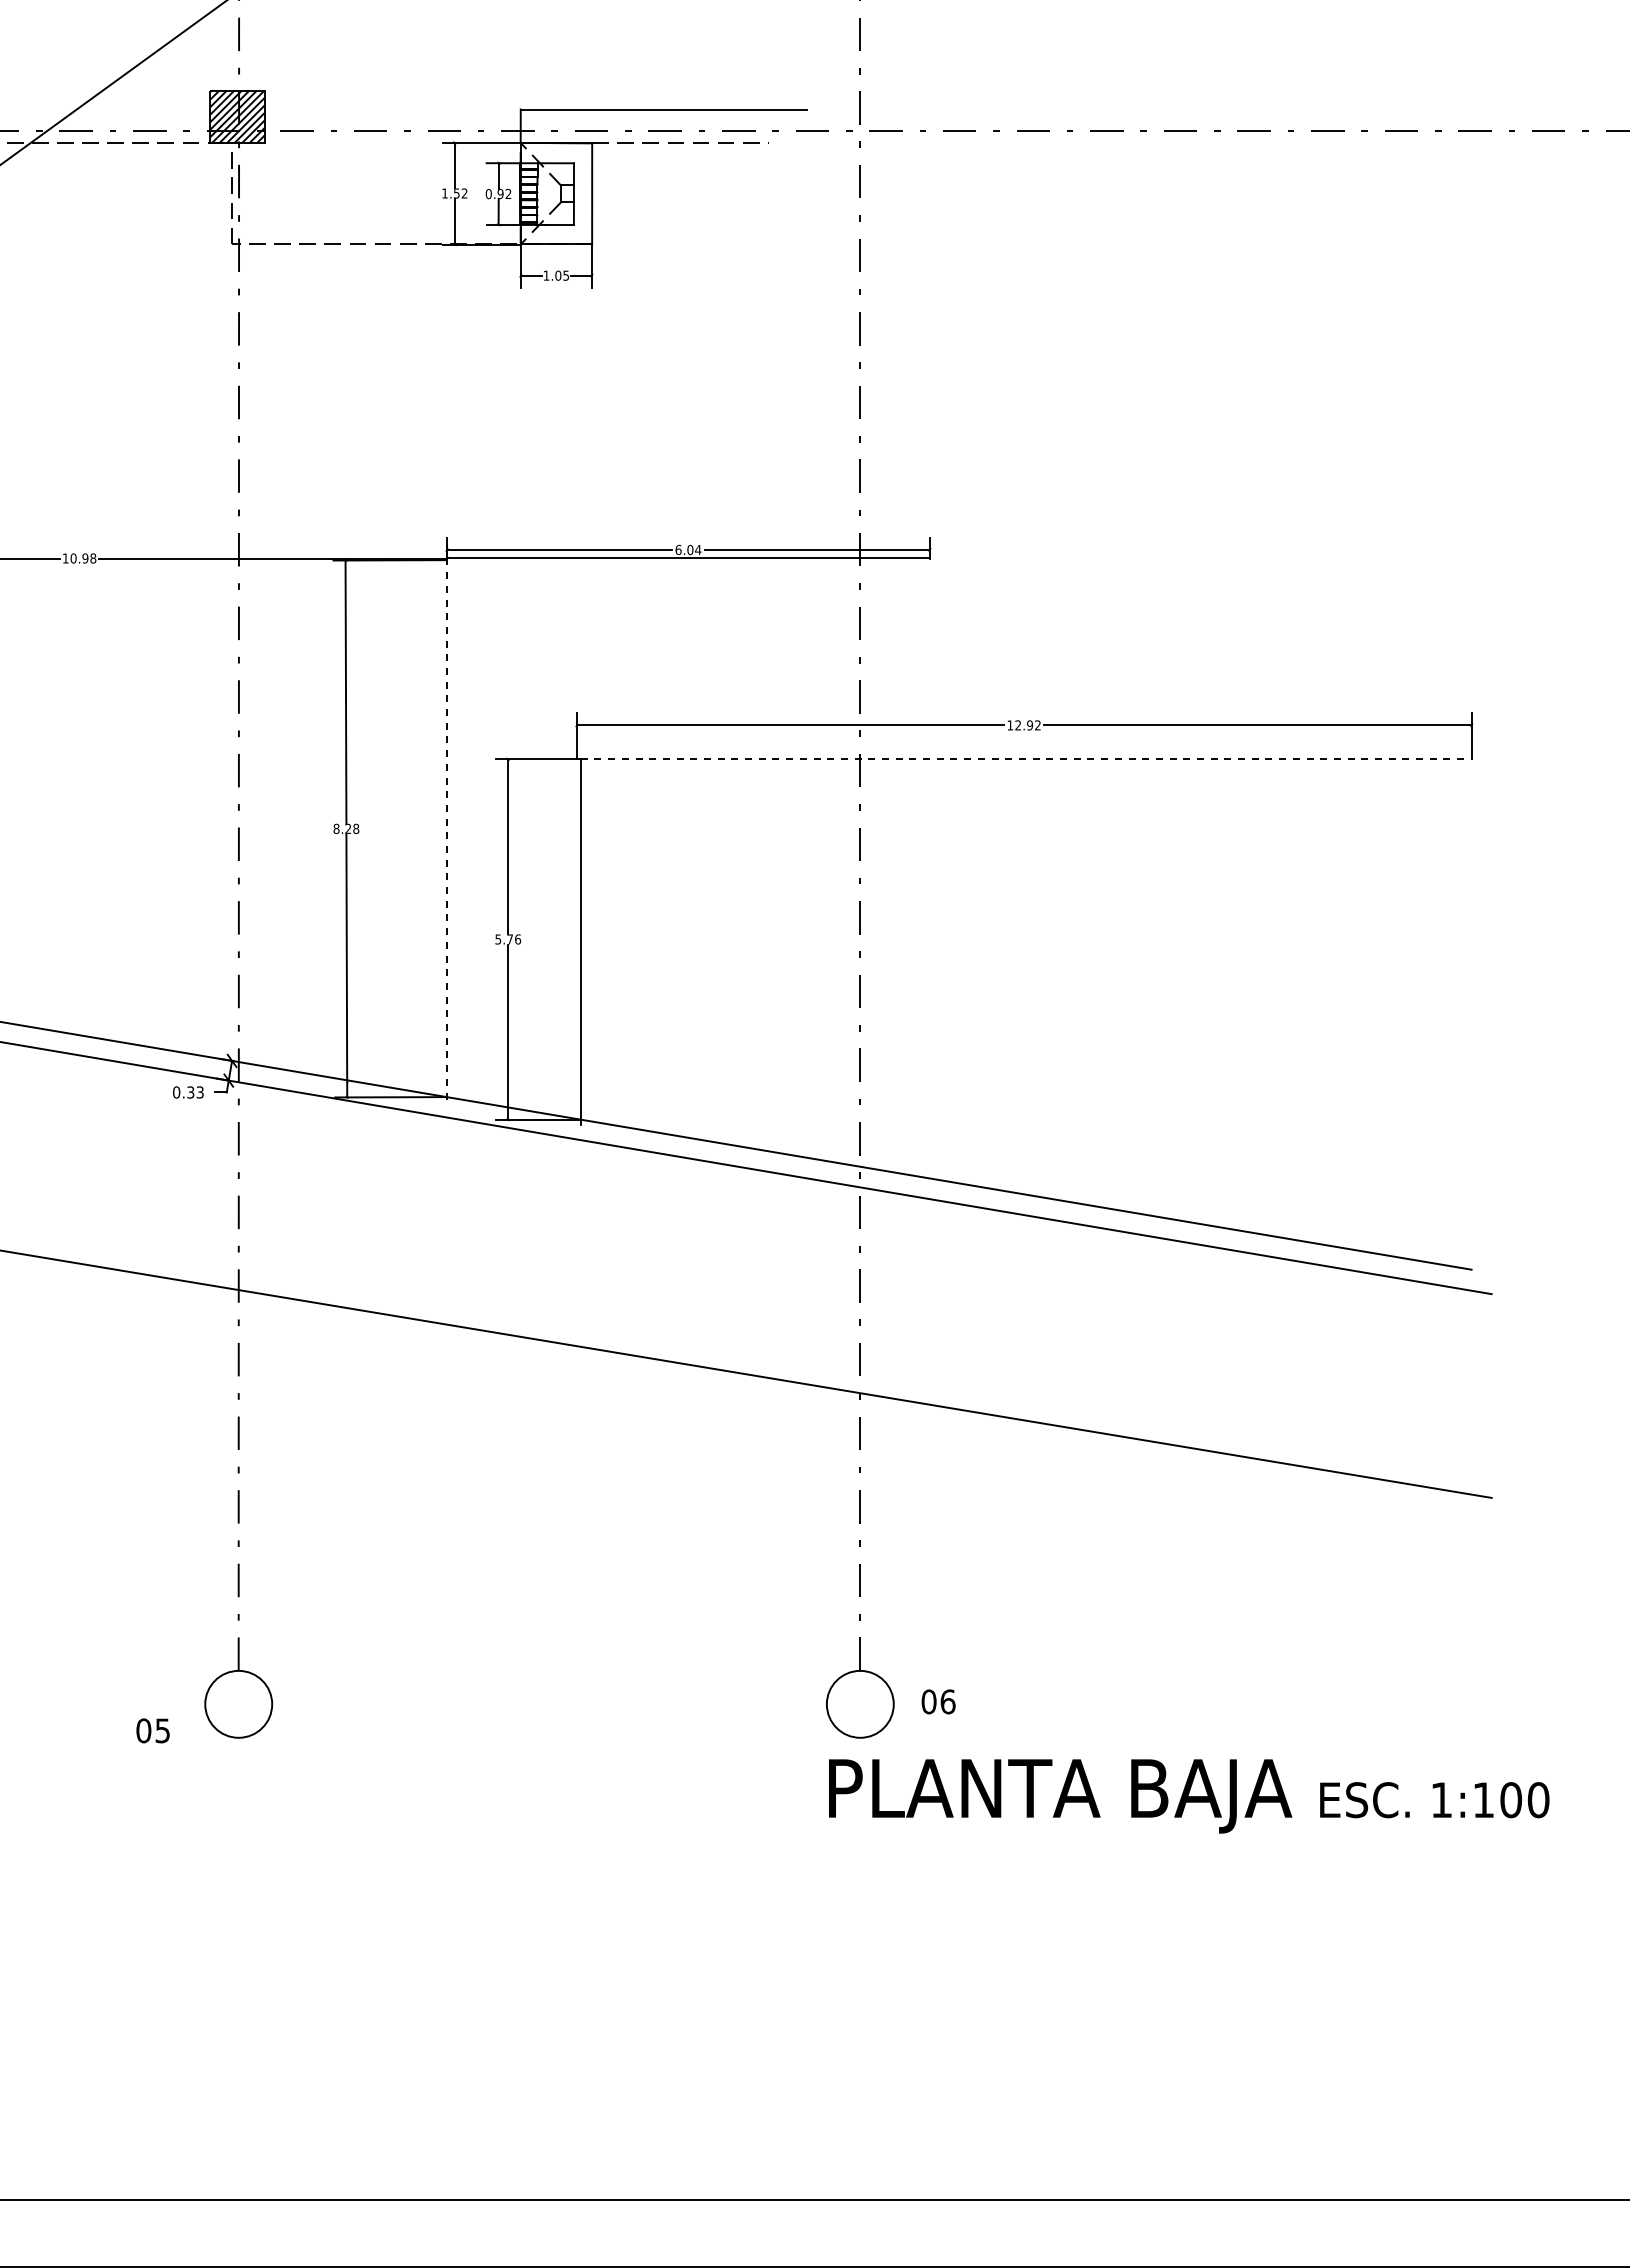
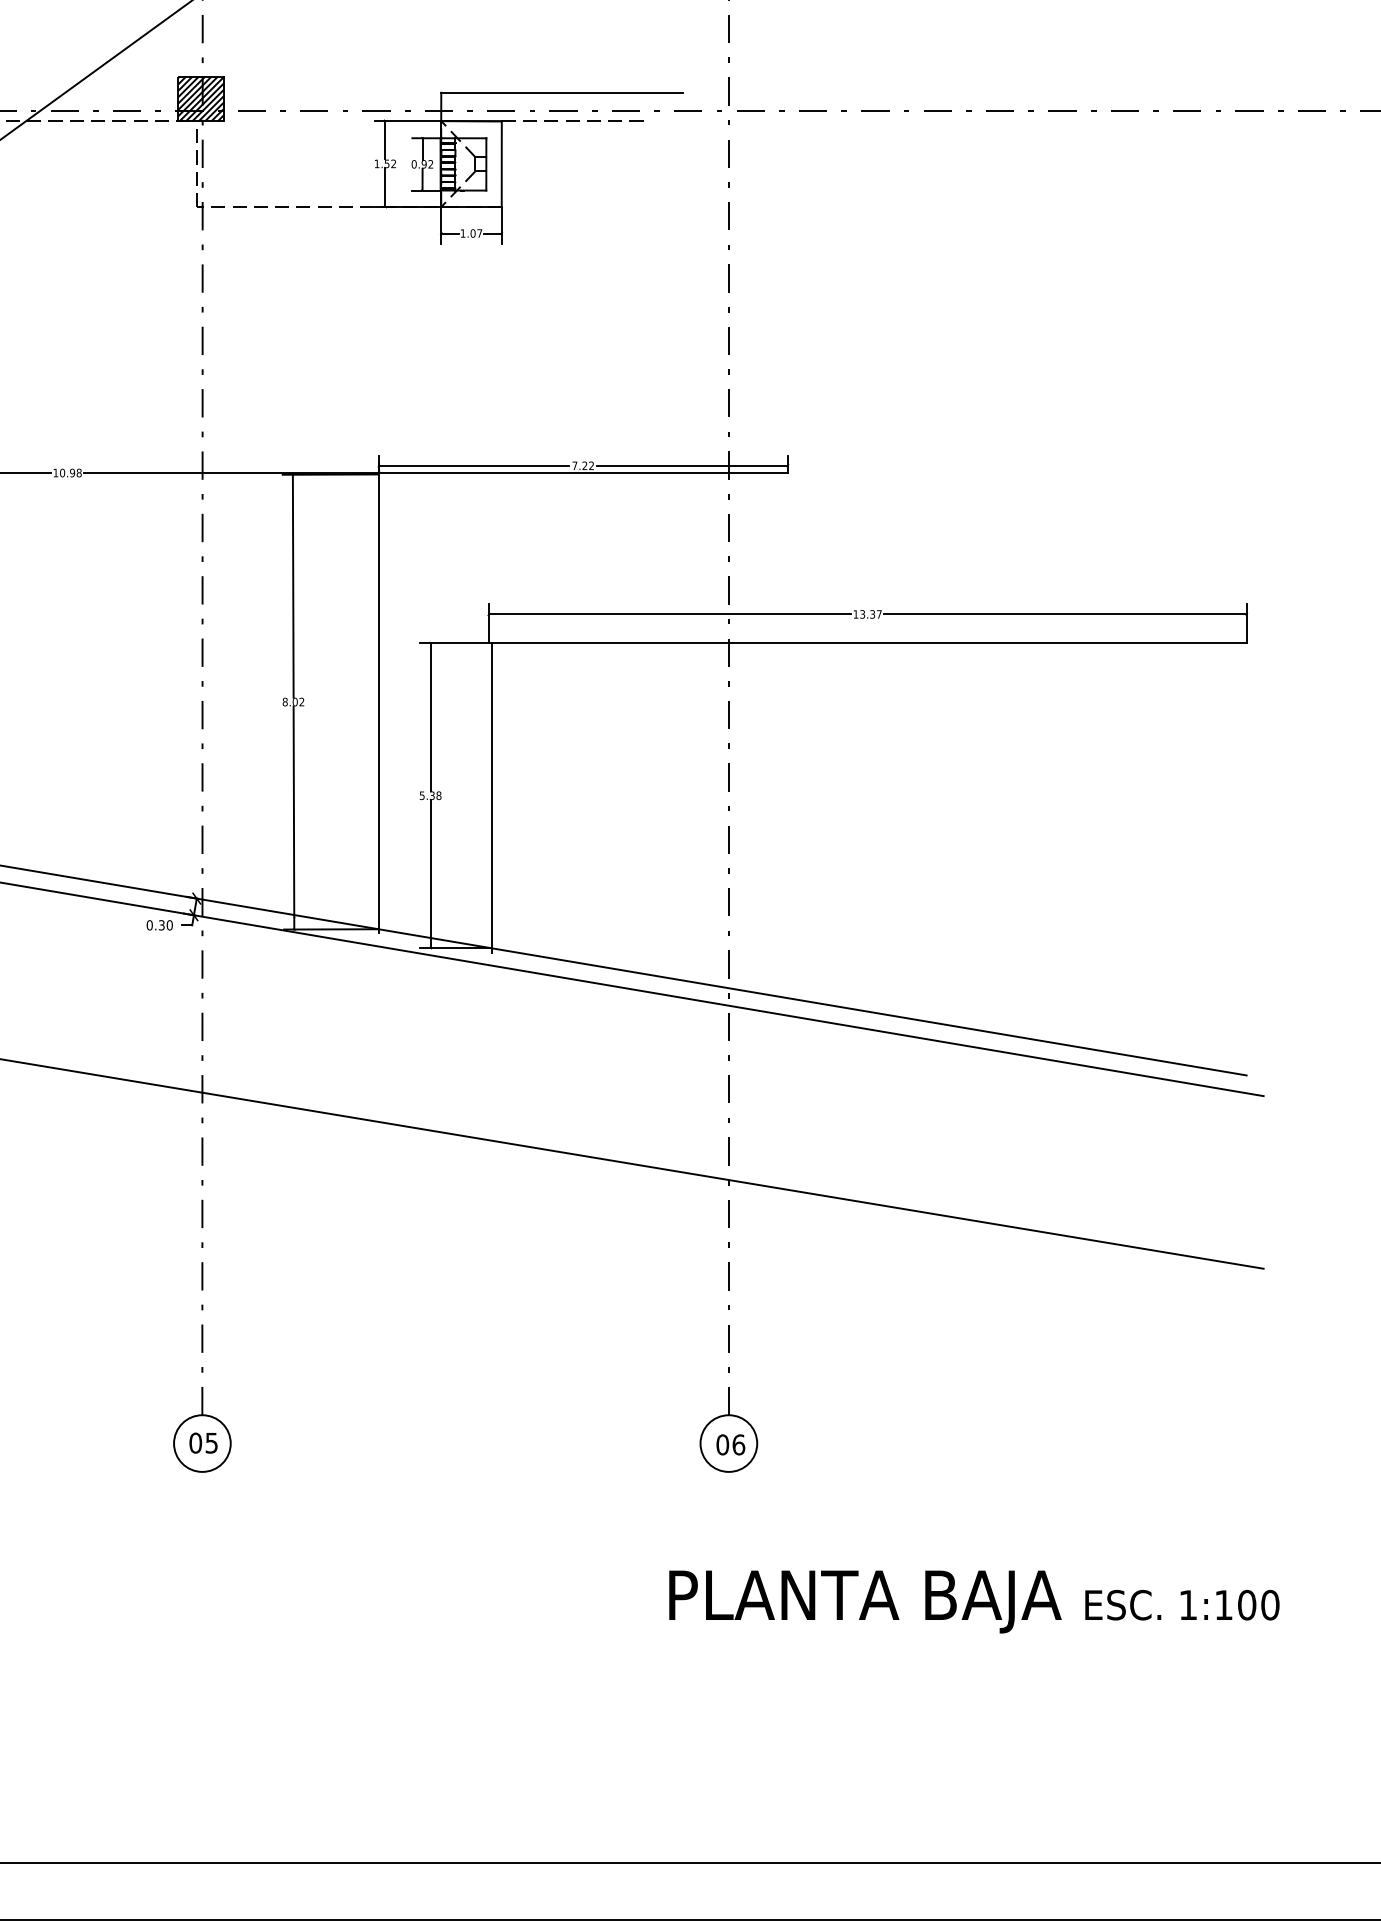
text: (566, 275) -> (480, 233), 1.05 -> 1.07
text: (688, 549) -> (583, 465), 6.04 -> 7.22
text: (1027, 725) -> (870, 614), 12.92 -> 13.37
line: (1026, 759) -> (869, 643), dashed -> solid
text: (352, 829) -> (298, 702), 8.28 -> 8.02
line: (446, 830) -> (378, 703), dashed -> solid
text: (514, 939) -> (435, 795), 5.76 -> 5.38
text: (199, 1092) -> (169, 925), 0.33 -> 0.30
text: (938, 1701) -> (730, 1444), moved
text: (152, 1730) -> (203, 1442), moved
text: (1189, 1796) -> (974, 1602), moved

